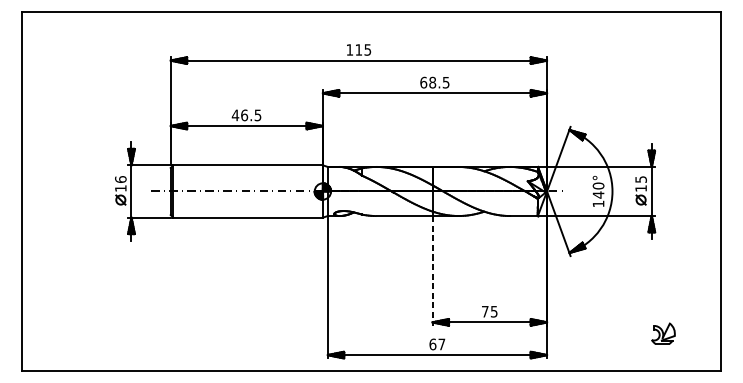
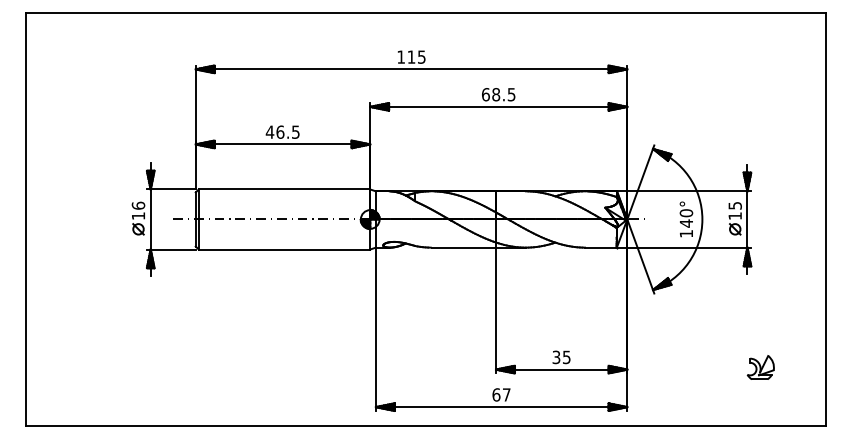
line: (432, 270) -> (495, 310), dashed -> solid
text: (485, 311) -> (556, 357), 75 -> 35
part: (663, 333) -> (760, 367), moved

